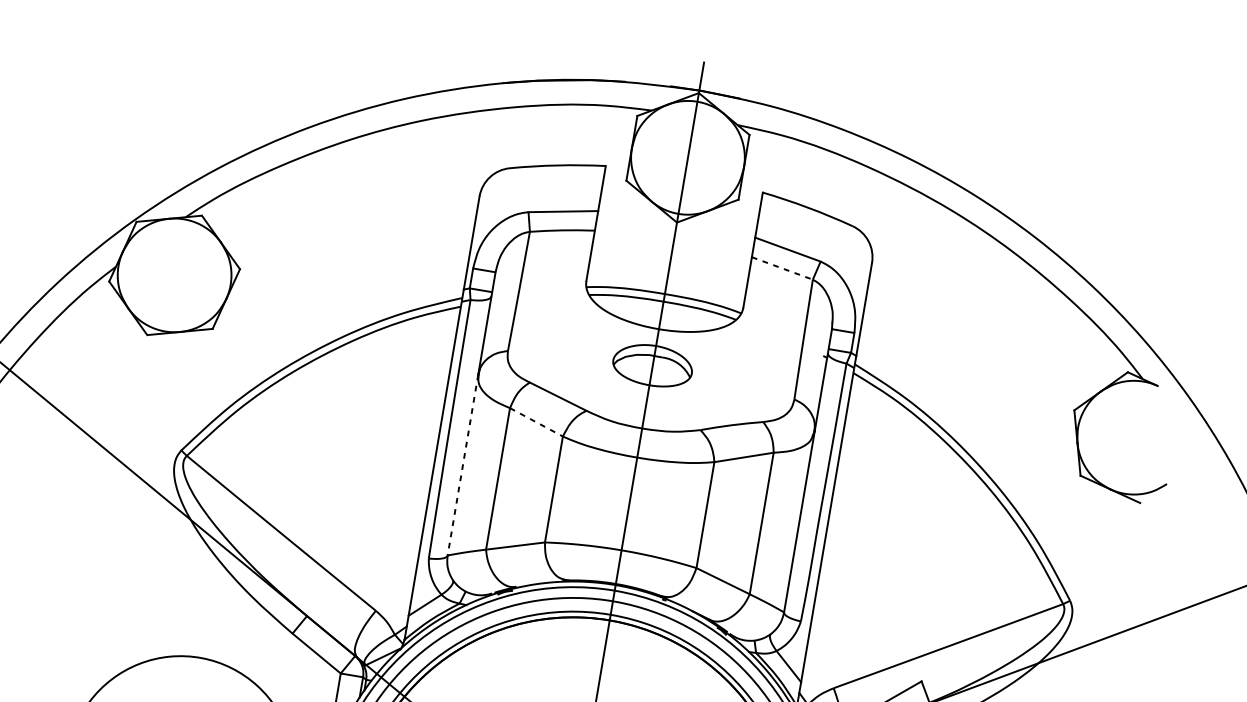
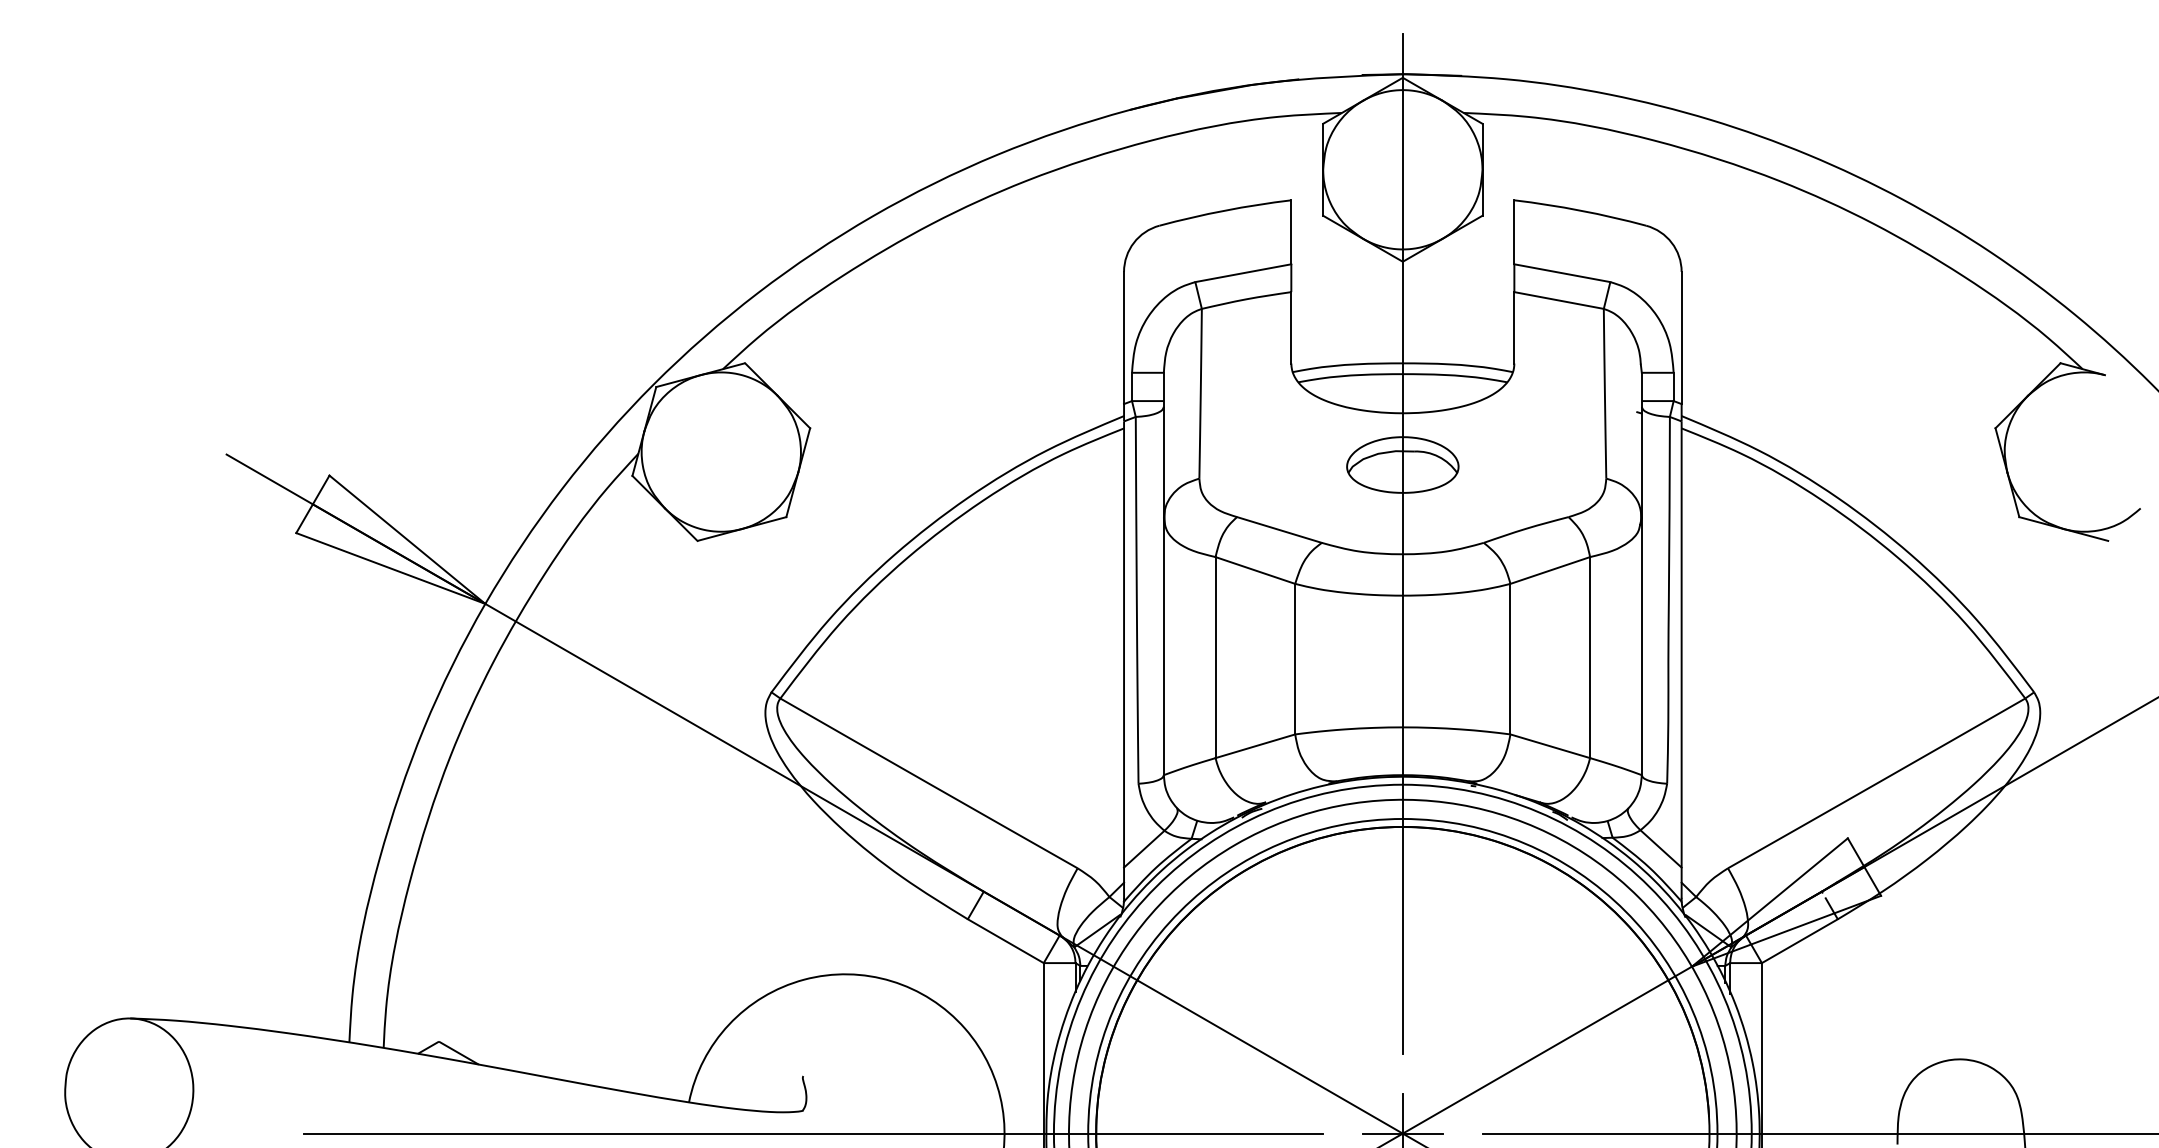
line: (782, 268) -> (1559, 300), dashed -> solid
line: (536, 422) -> (1255, 570), dashed -> solid
line: (462, 464) -> (1163, 646), dashed -> solid

